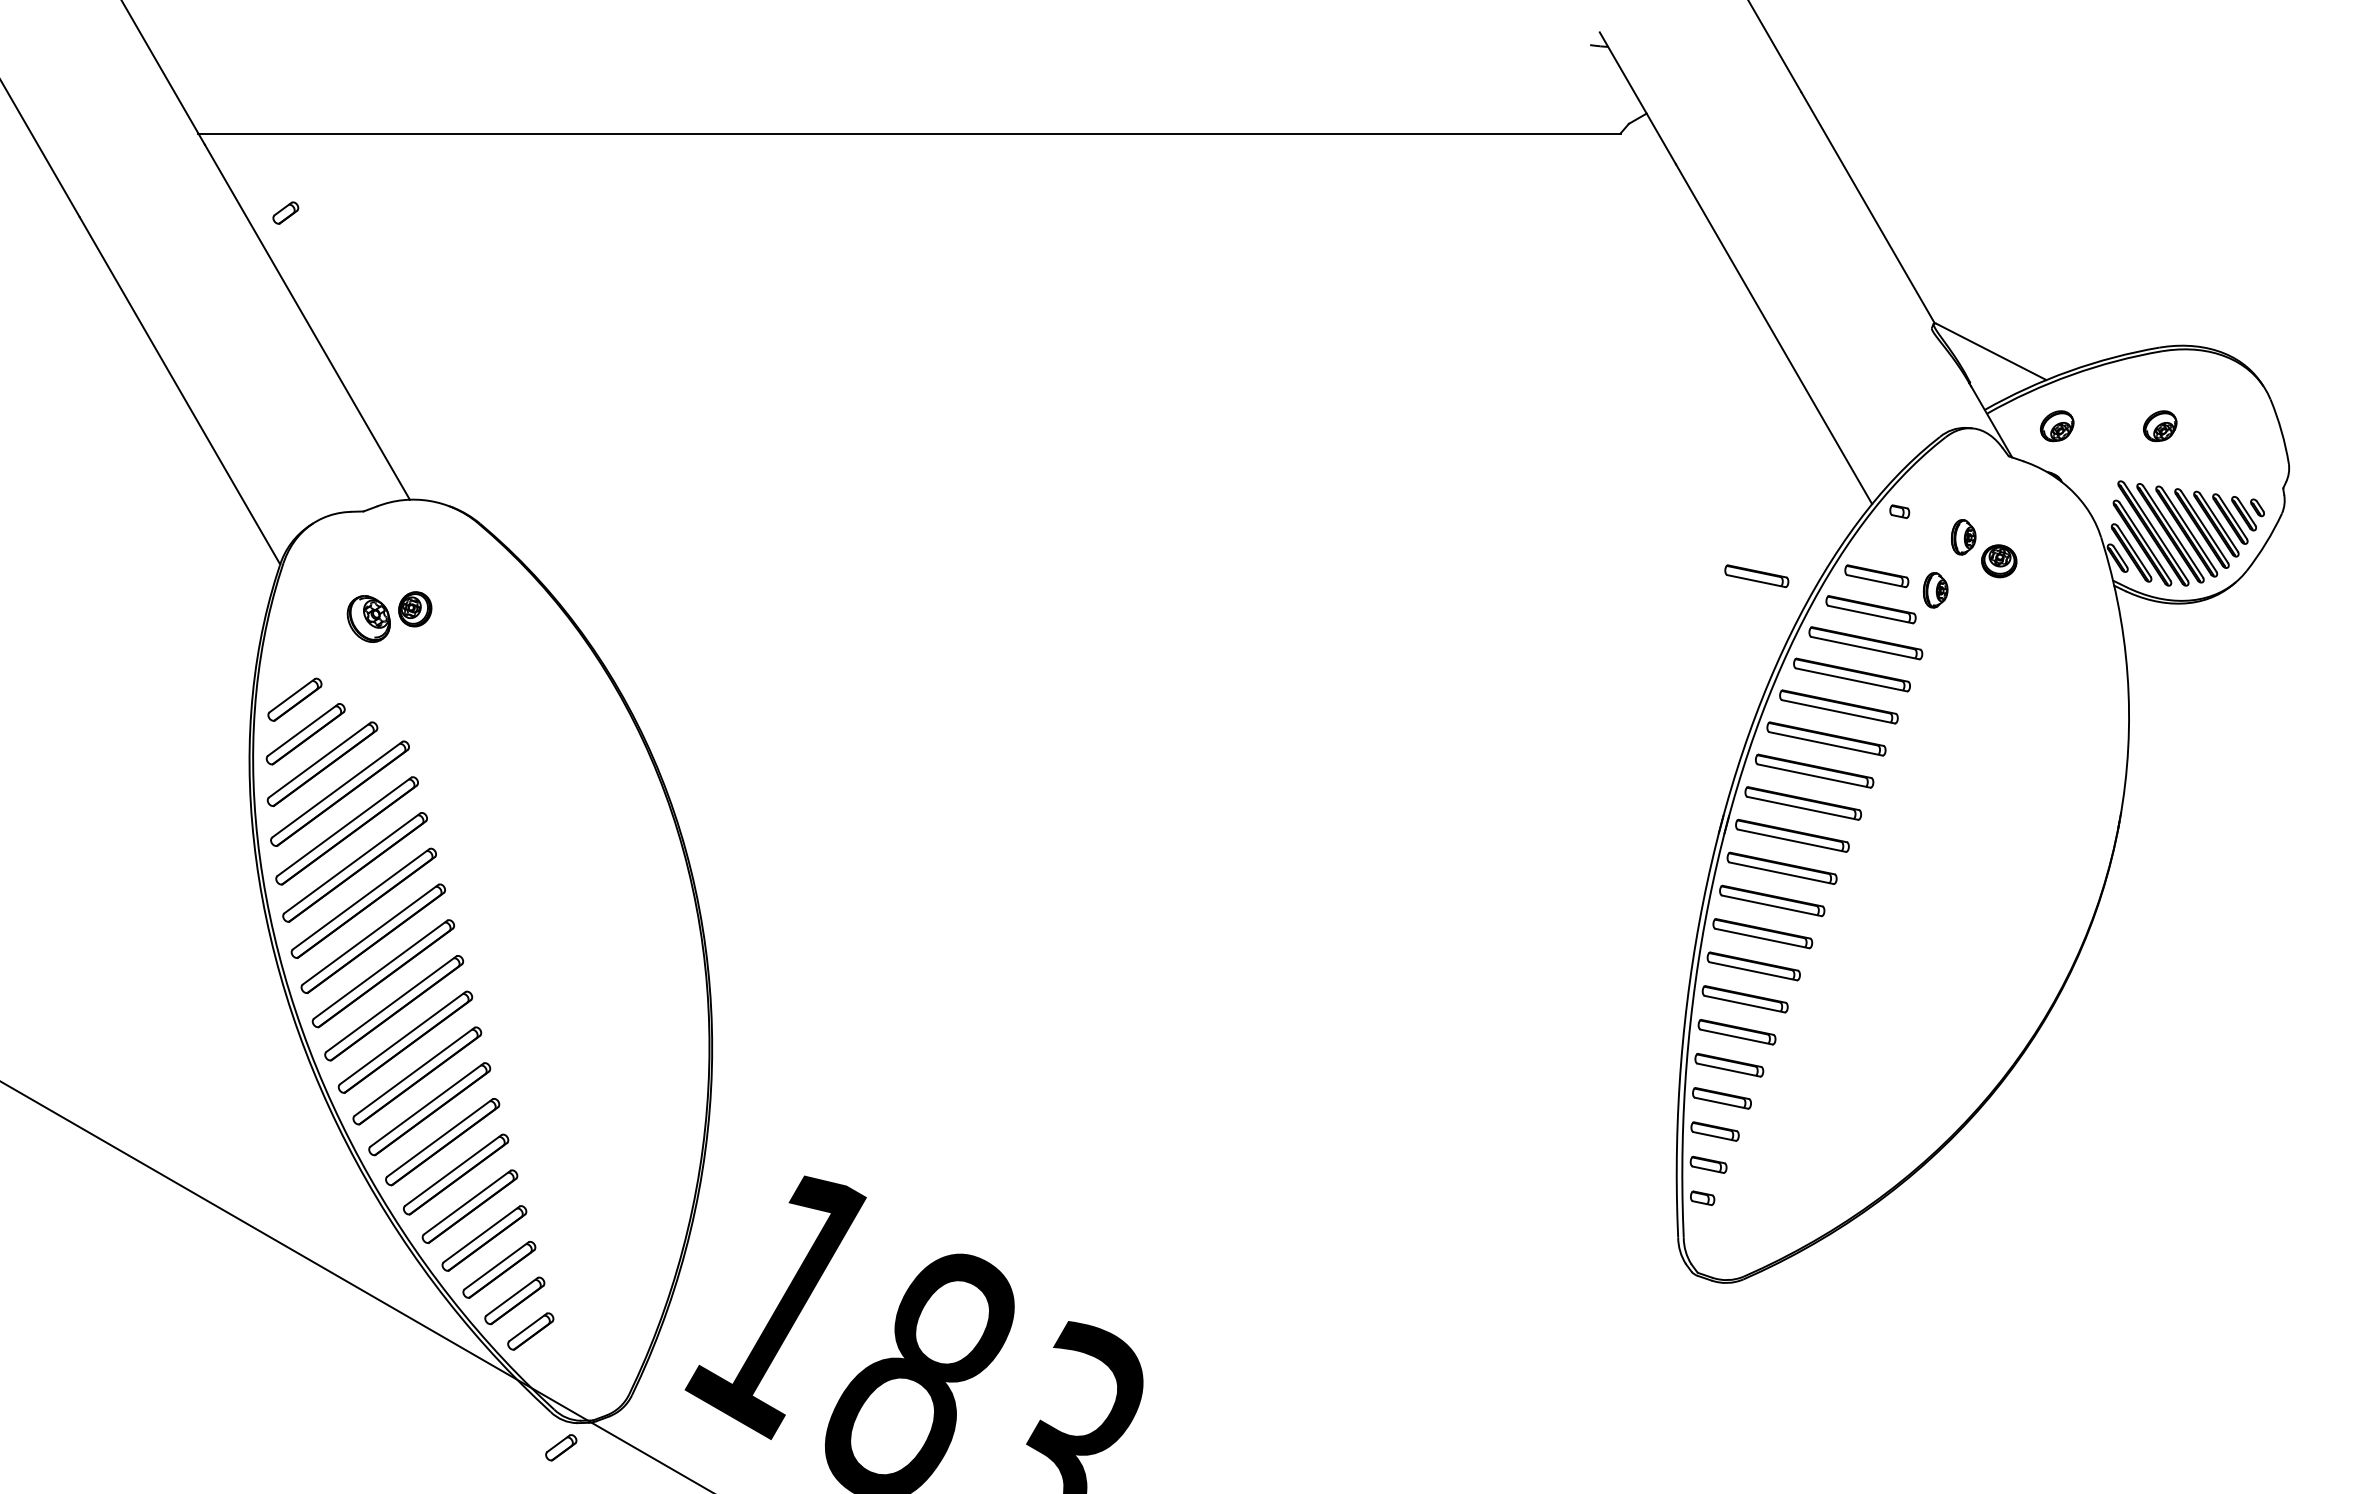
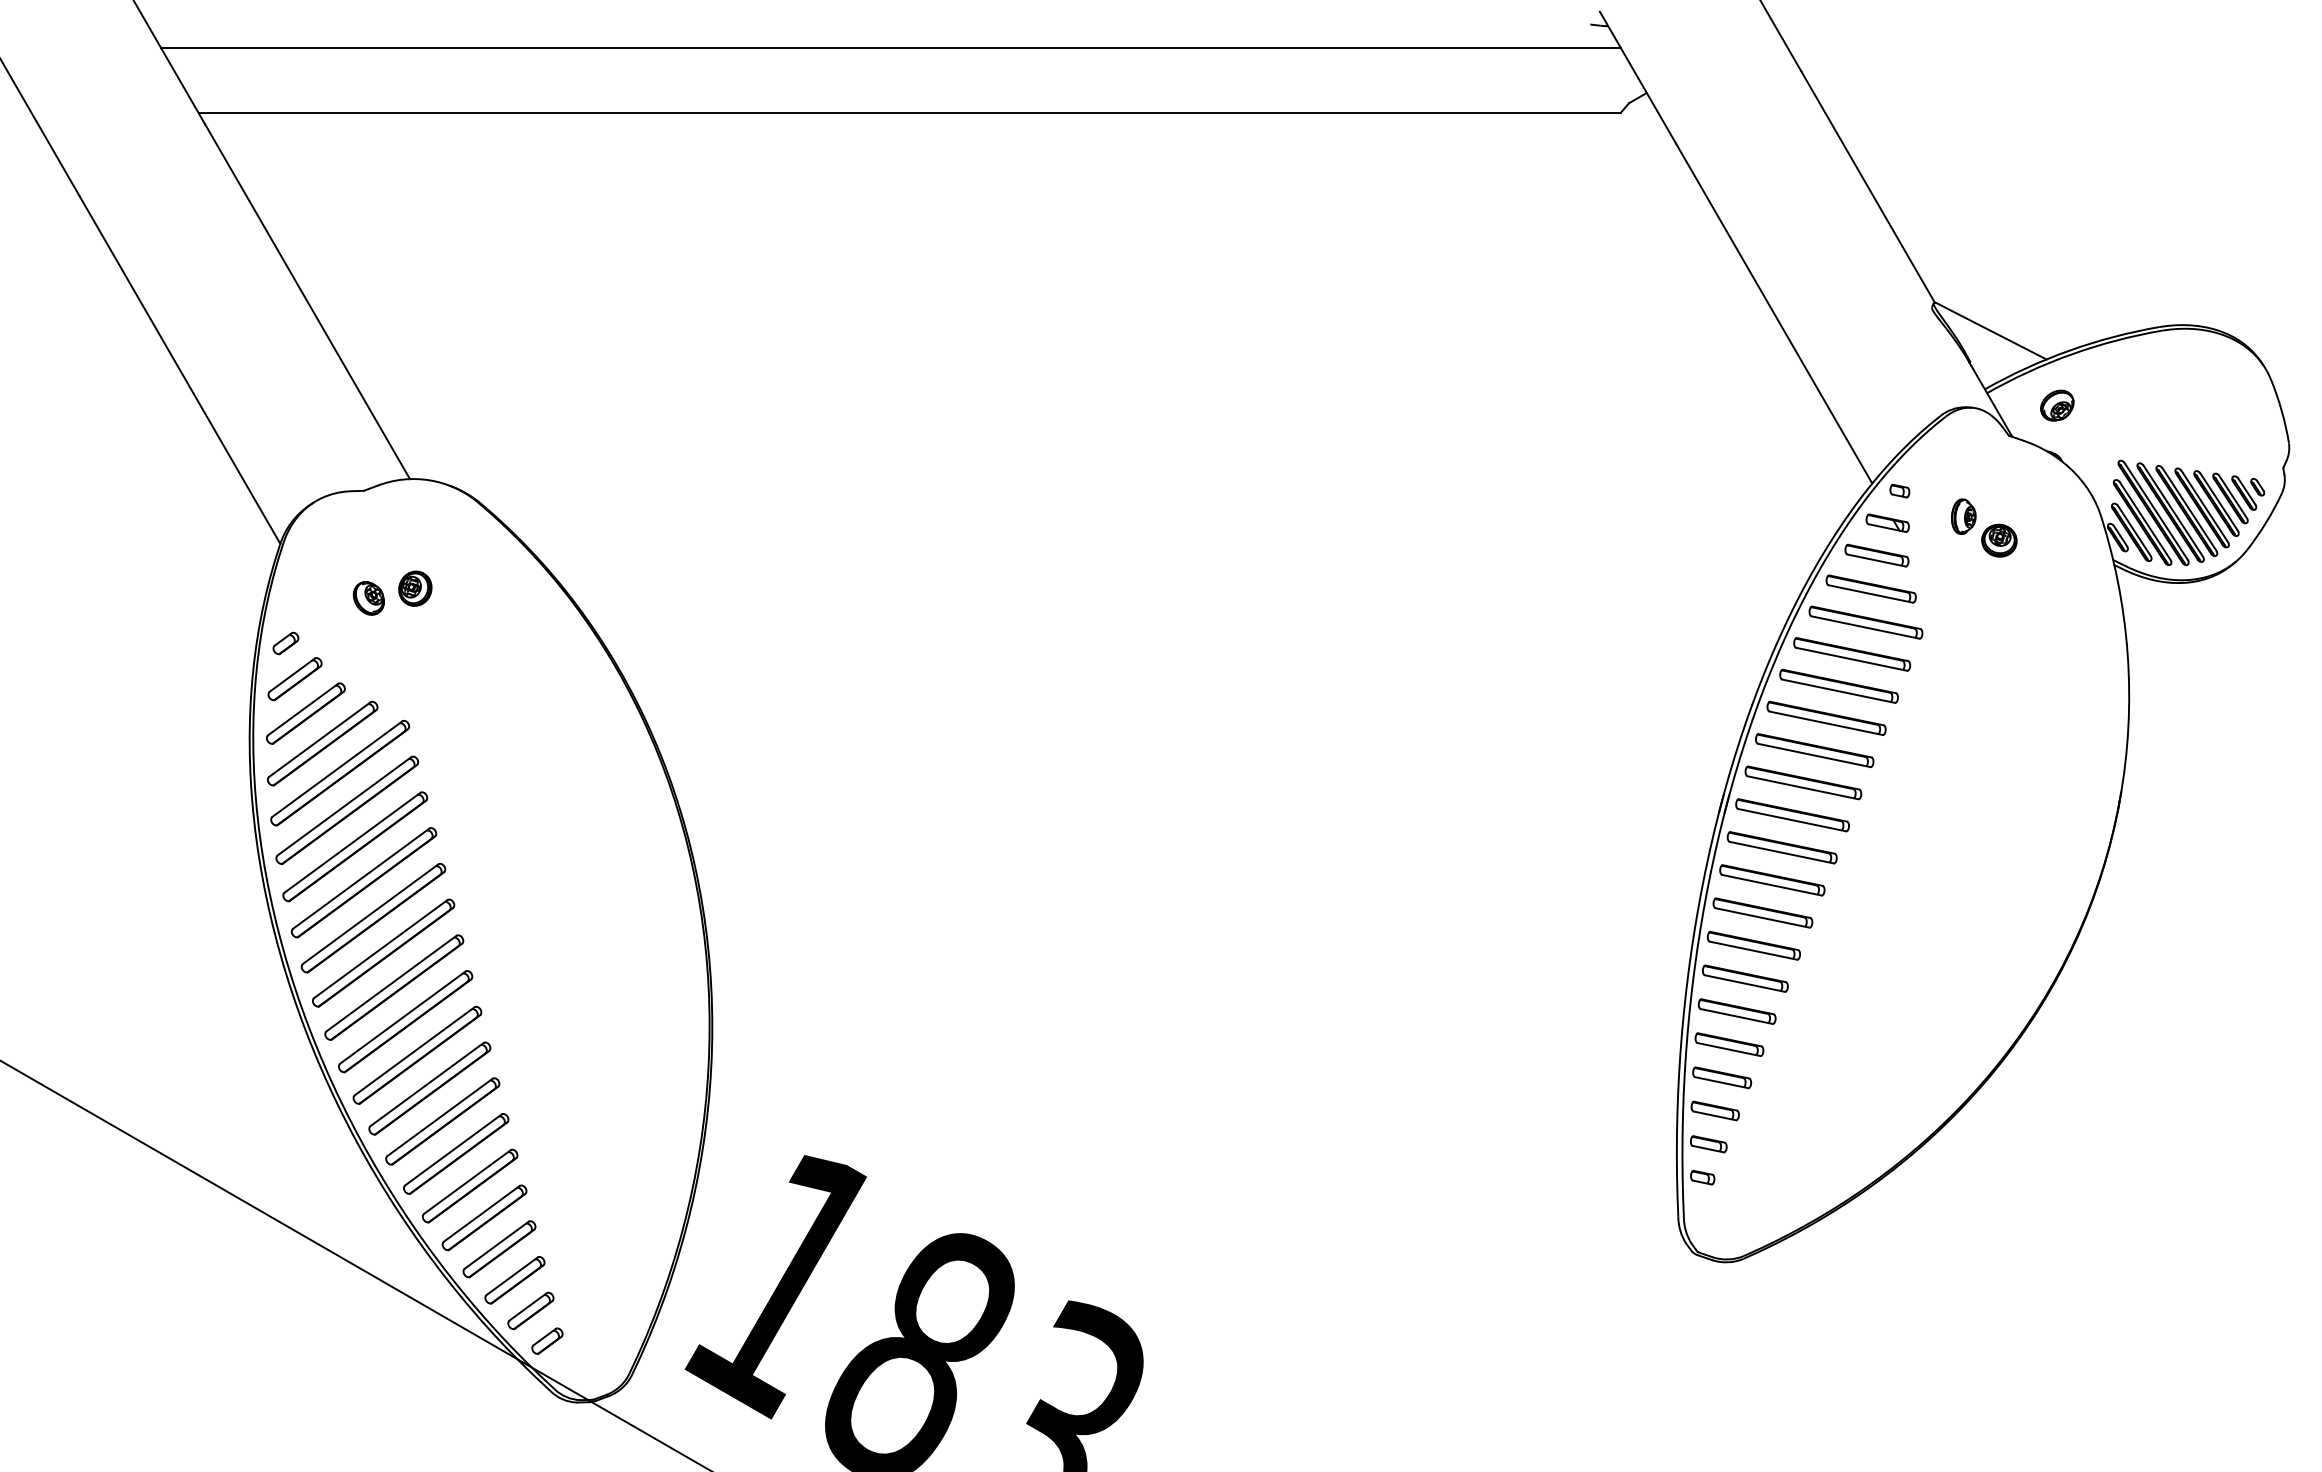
line: (890, 68) -> (890, 47), added
part: (285, 212) -> (285, 642), moved
part: (2160, 426) -> (2160, 405), removed
part: (1887, 543) -> (1887, 522), added
part: (1756, 576) -> (1756, 555), removed
part: (1935, 590) -> (1935, 569), removed
part: (368, 618) -> (368, 597), size x0.71
part: (561, 1447) -> (547, 1340), moved

